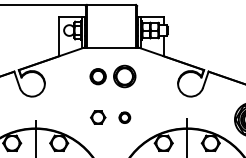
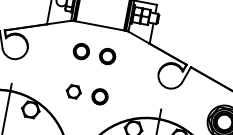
part: (124, 76) -> (107, 56), size x0.71
part: (124, 117) -> (99, 96), size x1.43

